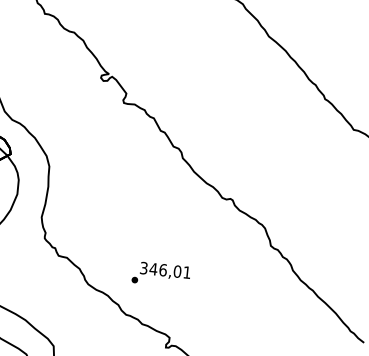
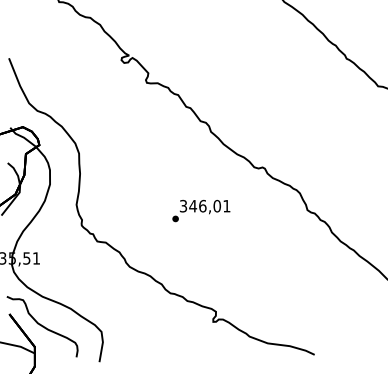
text: (161, 274) -> (201, 210), moved

